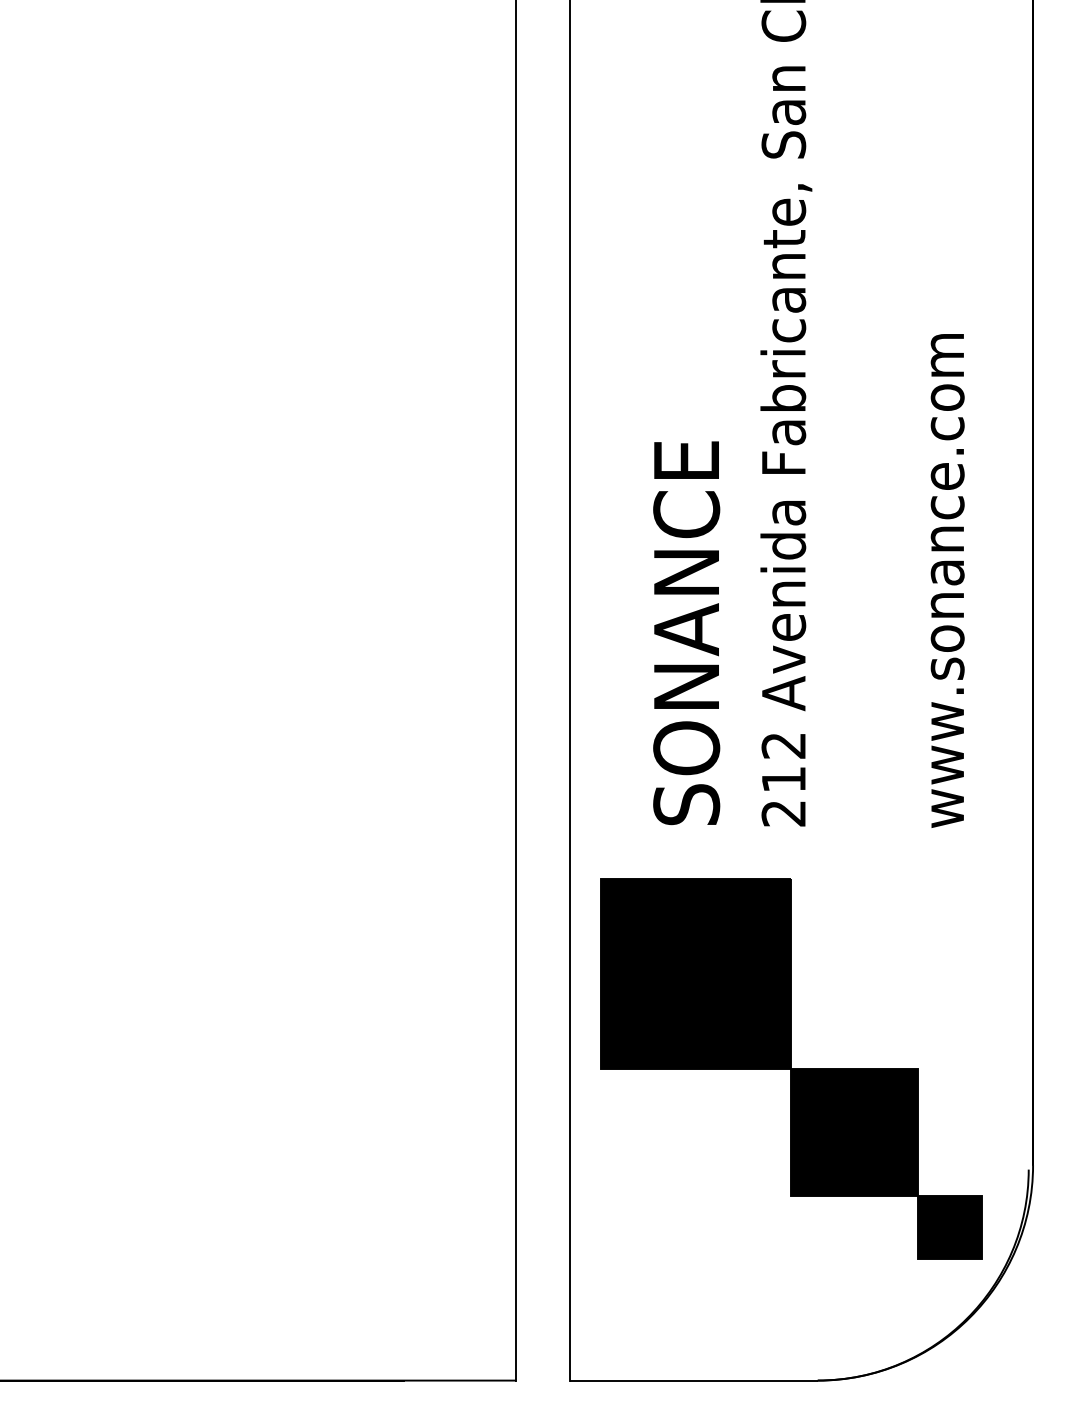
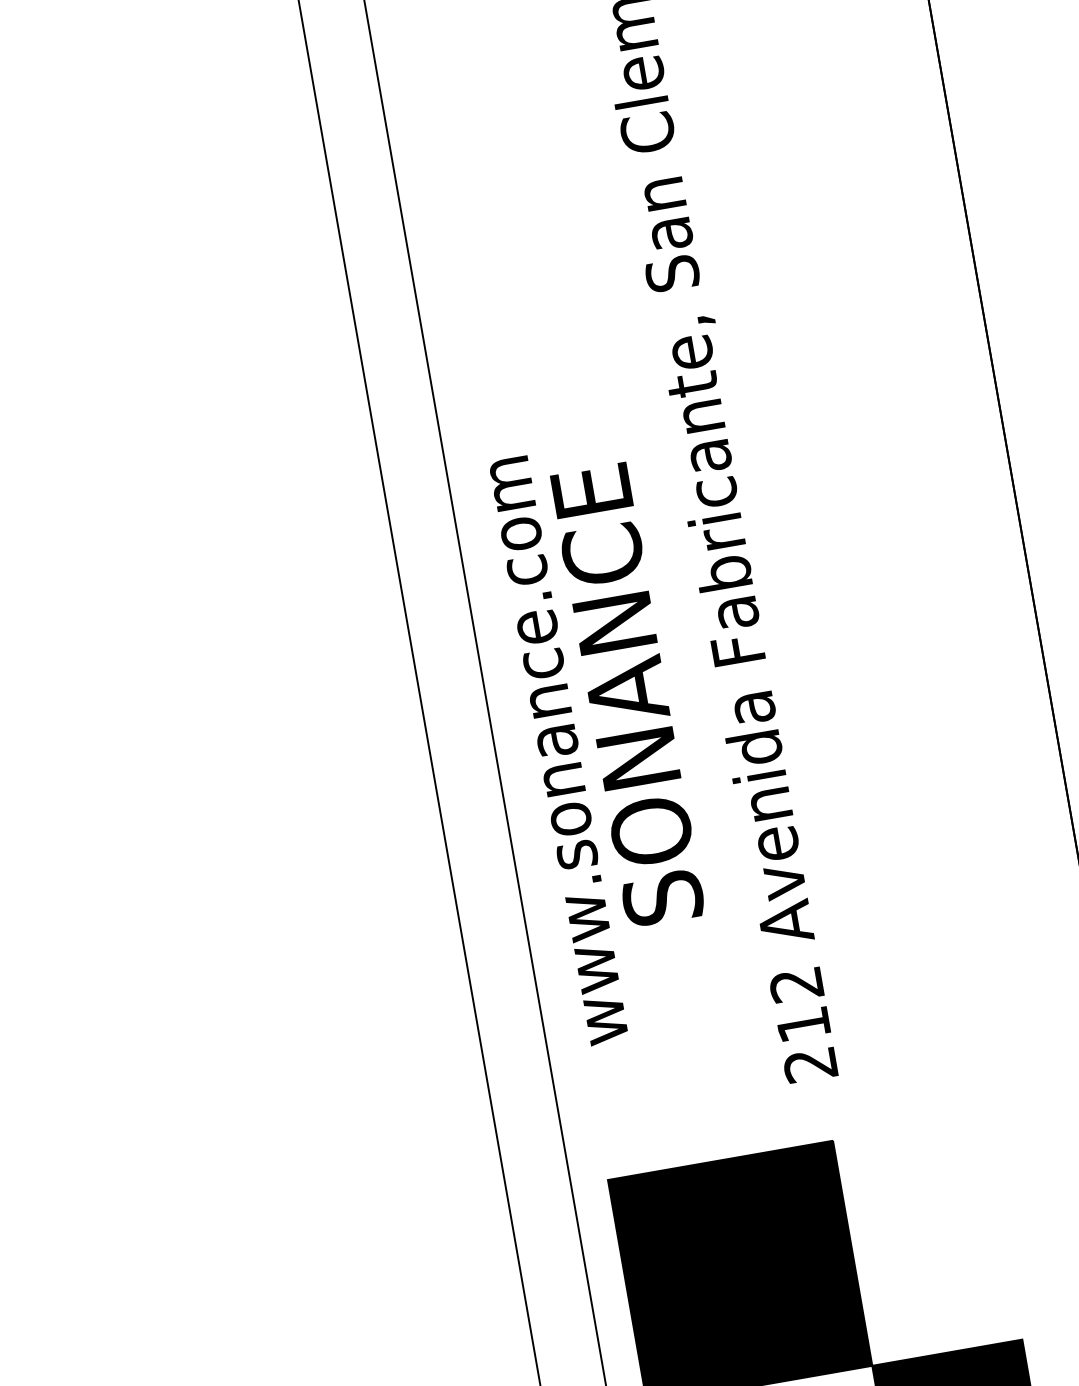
text: (947, 580) -> (558, 750), moved
text: (686, 633) -> (627, 695), moved

